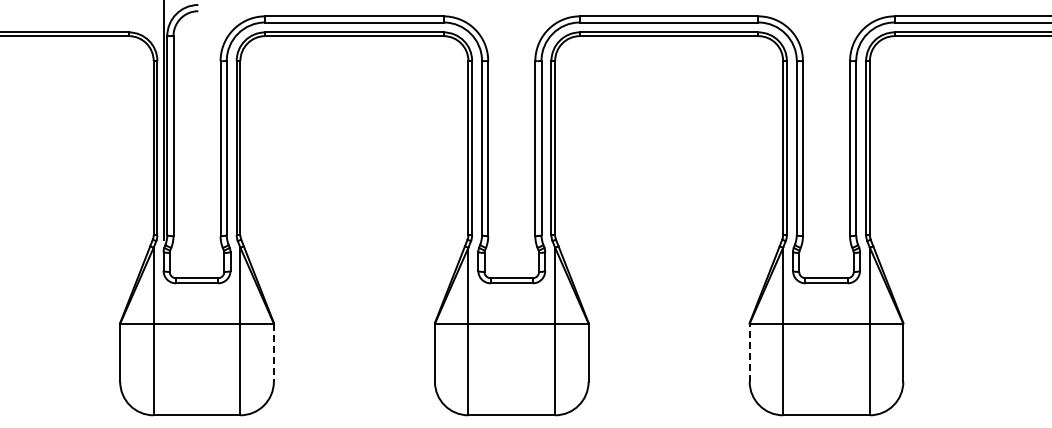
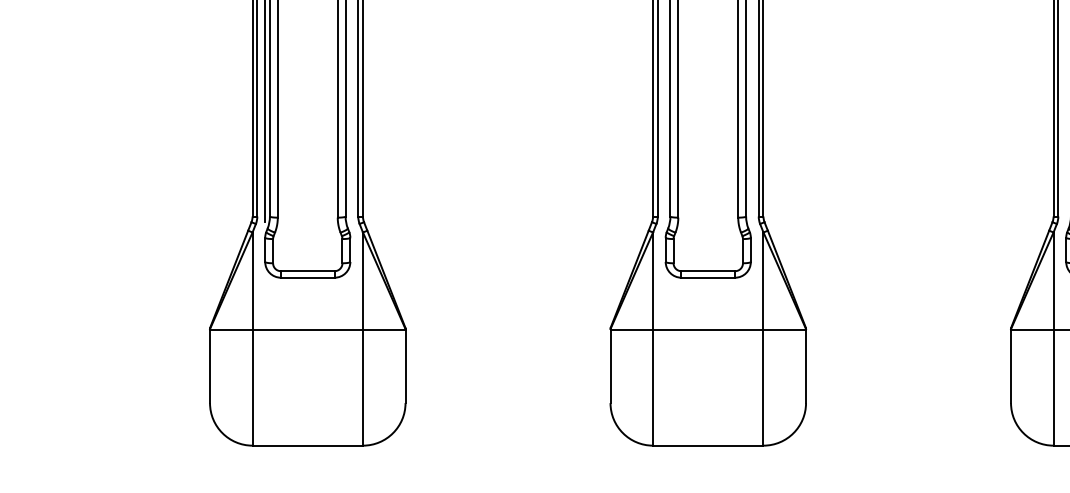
line: (749, 352) -> (1010, 365), dashed -> solid
line: (273, 353) -> (405, 367), dashed -> solid

